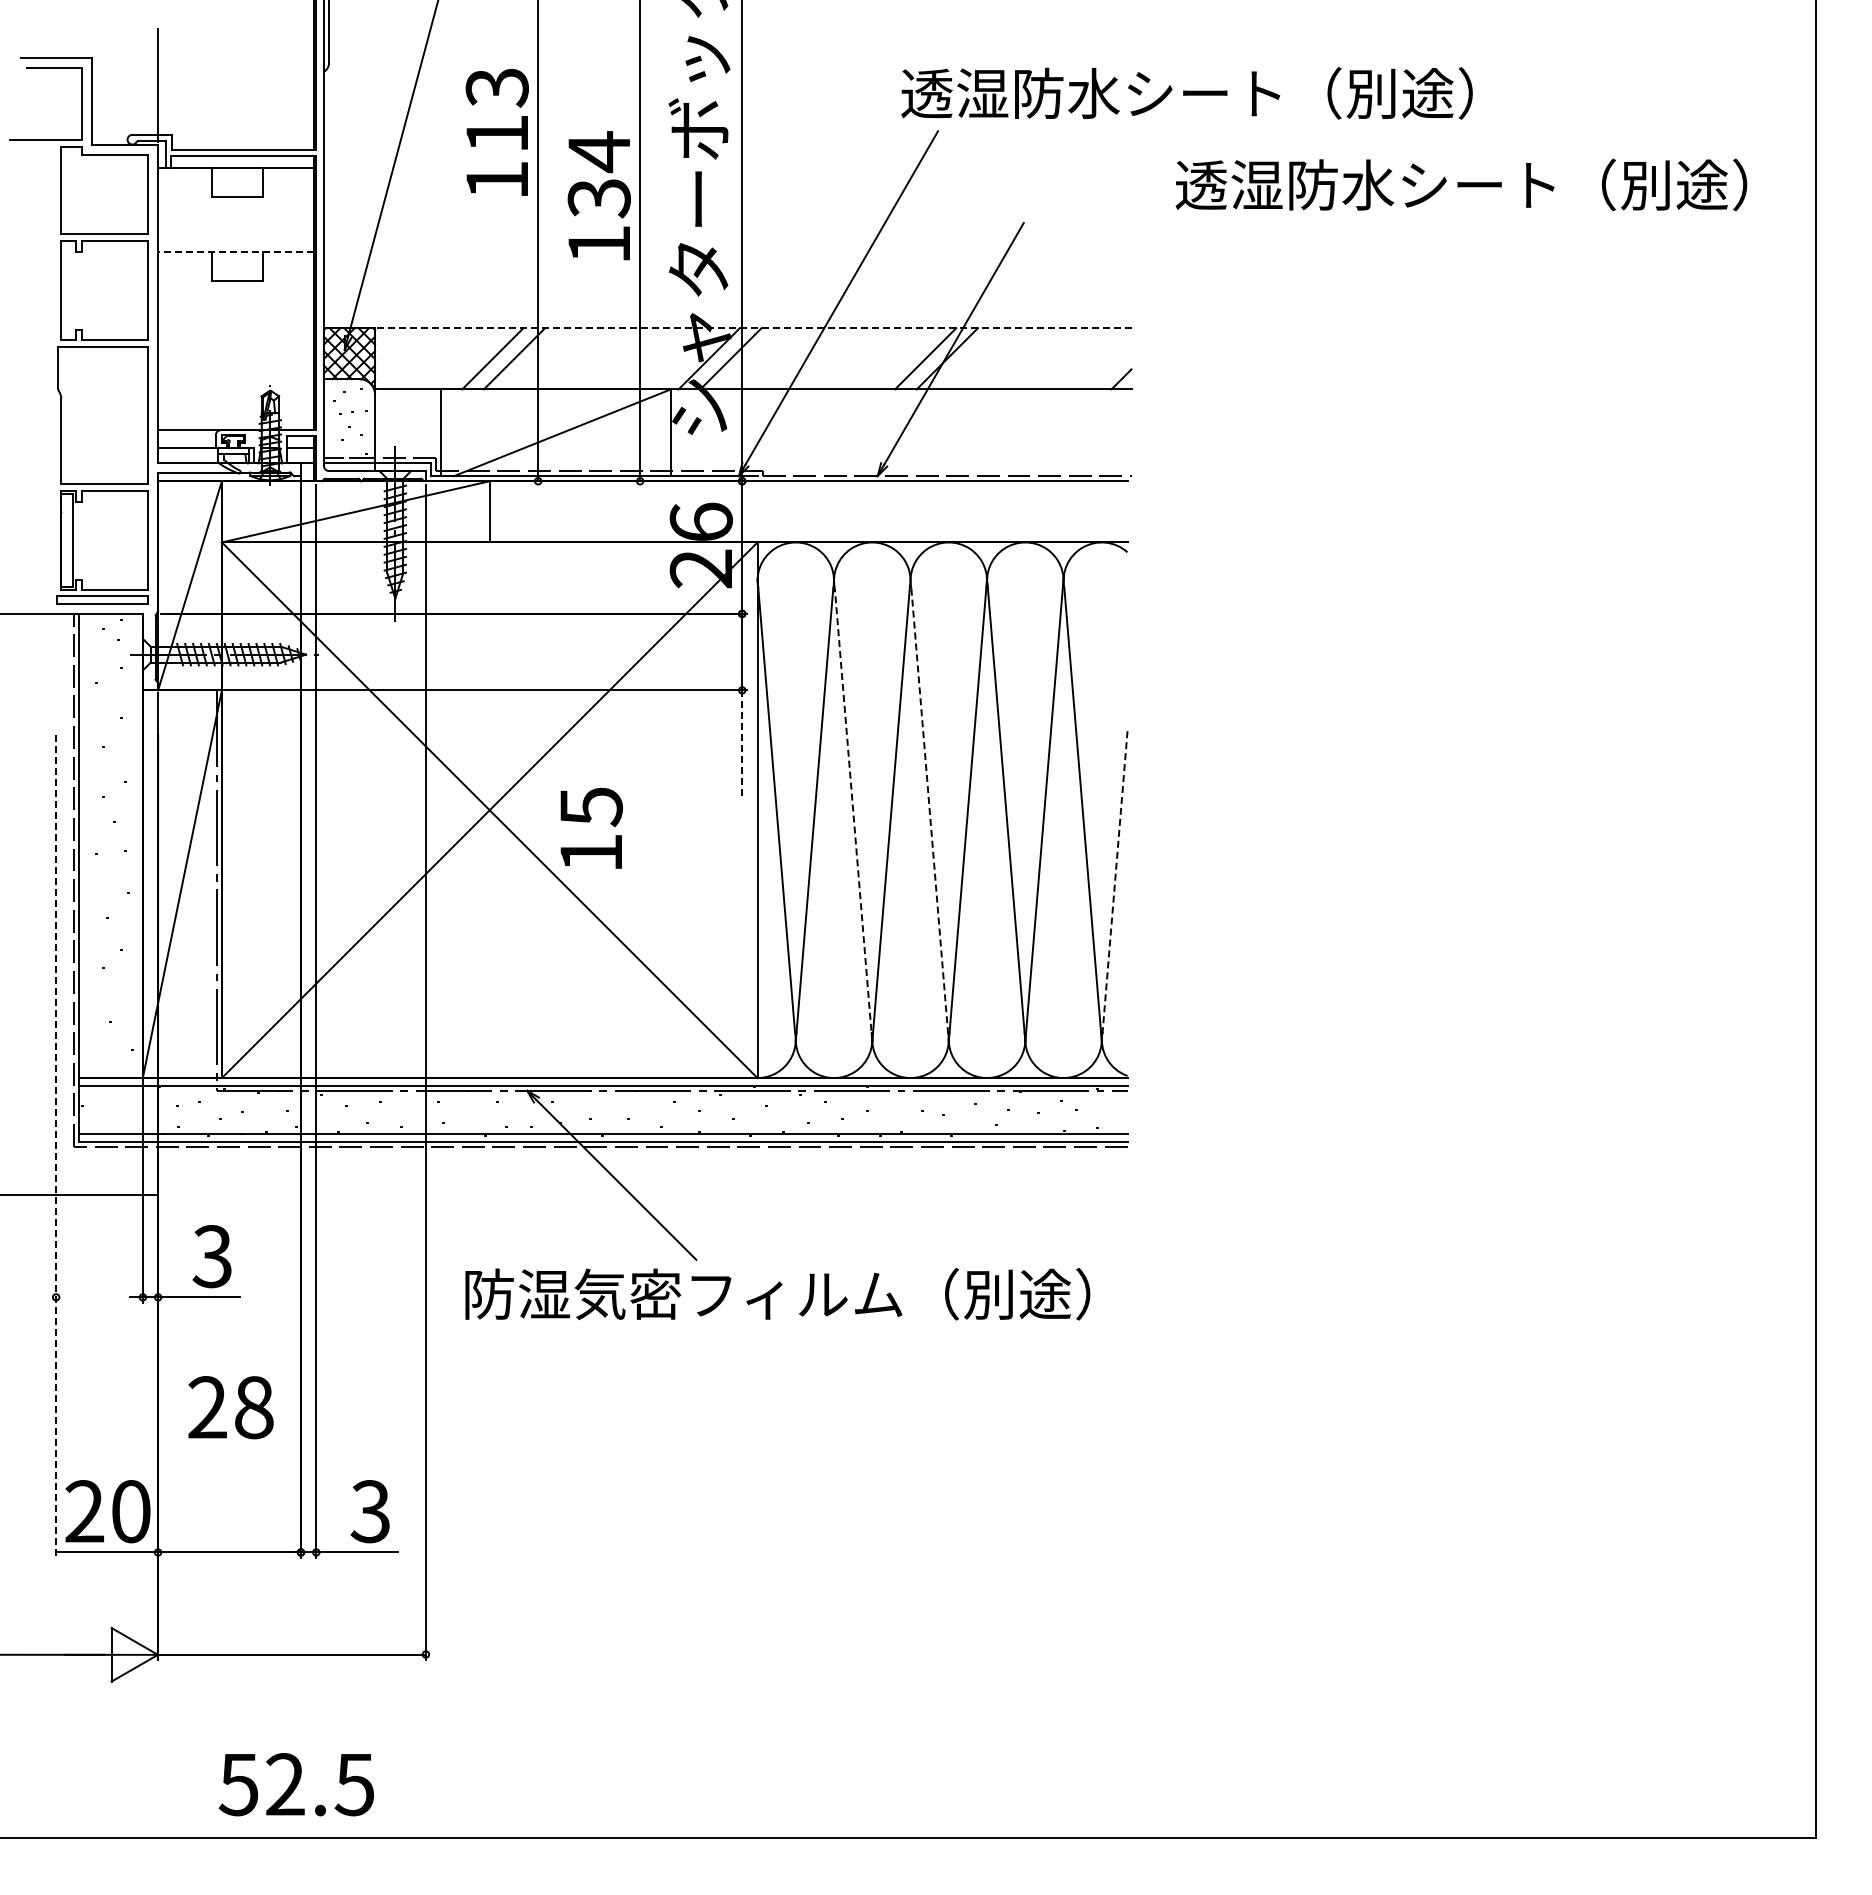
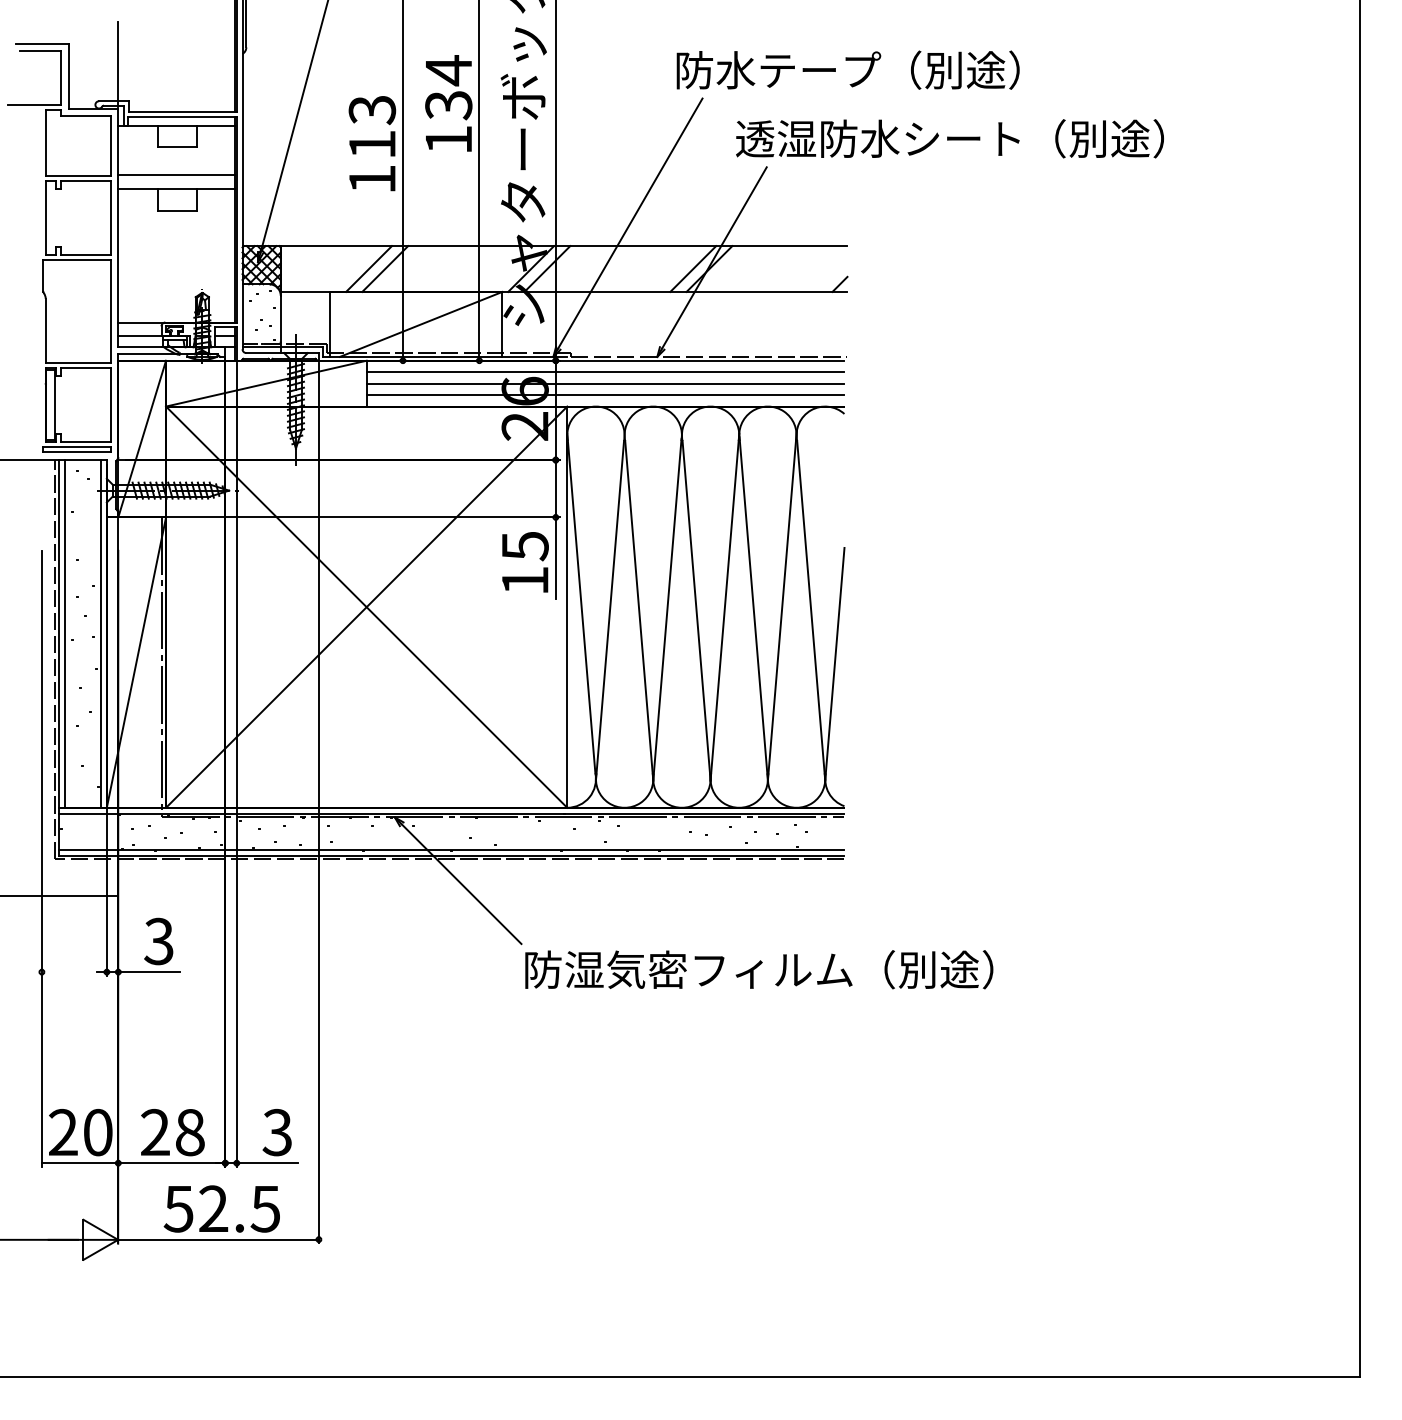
text: (1186, 93) -> (888, 70), 透湿防水シート（別途） -> 防水テープ（別途）
text: (496, 132) -> (371, 143), moved
text: (1461, 184) -> (950, 138), moved
text: (598, 195) -> (448, 103), moved
line: (235, 233) -> (176, 175), added
line: (235, 252) -> (176, 189), dashed -> solid
line: (752, 328) -> (563, 246), dashed -> solid
line: (808, 496) -> (605, 372), added
line: (808, 511) -> (605, 383), added
line: (808, 527) -> (605, 395), added
line: (742, 745) -> (556, 558), dashed -> solid
line: (853, 814) -> (639, 610), dashed -> solid
line: (930, 815) -> (696, 611), dashed -> solid
text: (591, 827) -> (525, 561), moved
line: (86, 845) -> (64, 633), added
line: (135, 845) -> (101, 633), added
line: (1114, 886) -> (834, 664), dashed -> solid
line: (56, 1146) -> (42, 859), dashed -> solid
text: (777, 1294) -> (759, 969), moved
text: (230, 1407) -> (172, 1132), moved
text: (295, 1784) -> (221, 1208), moved

